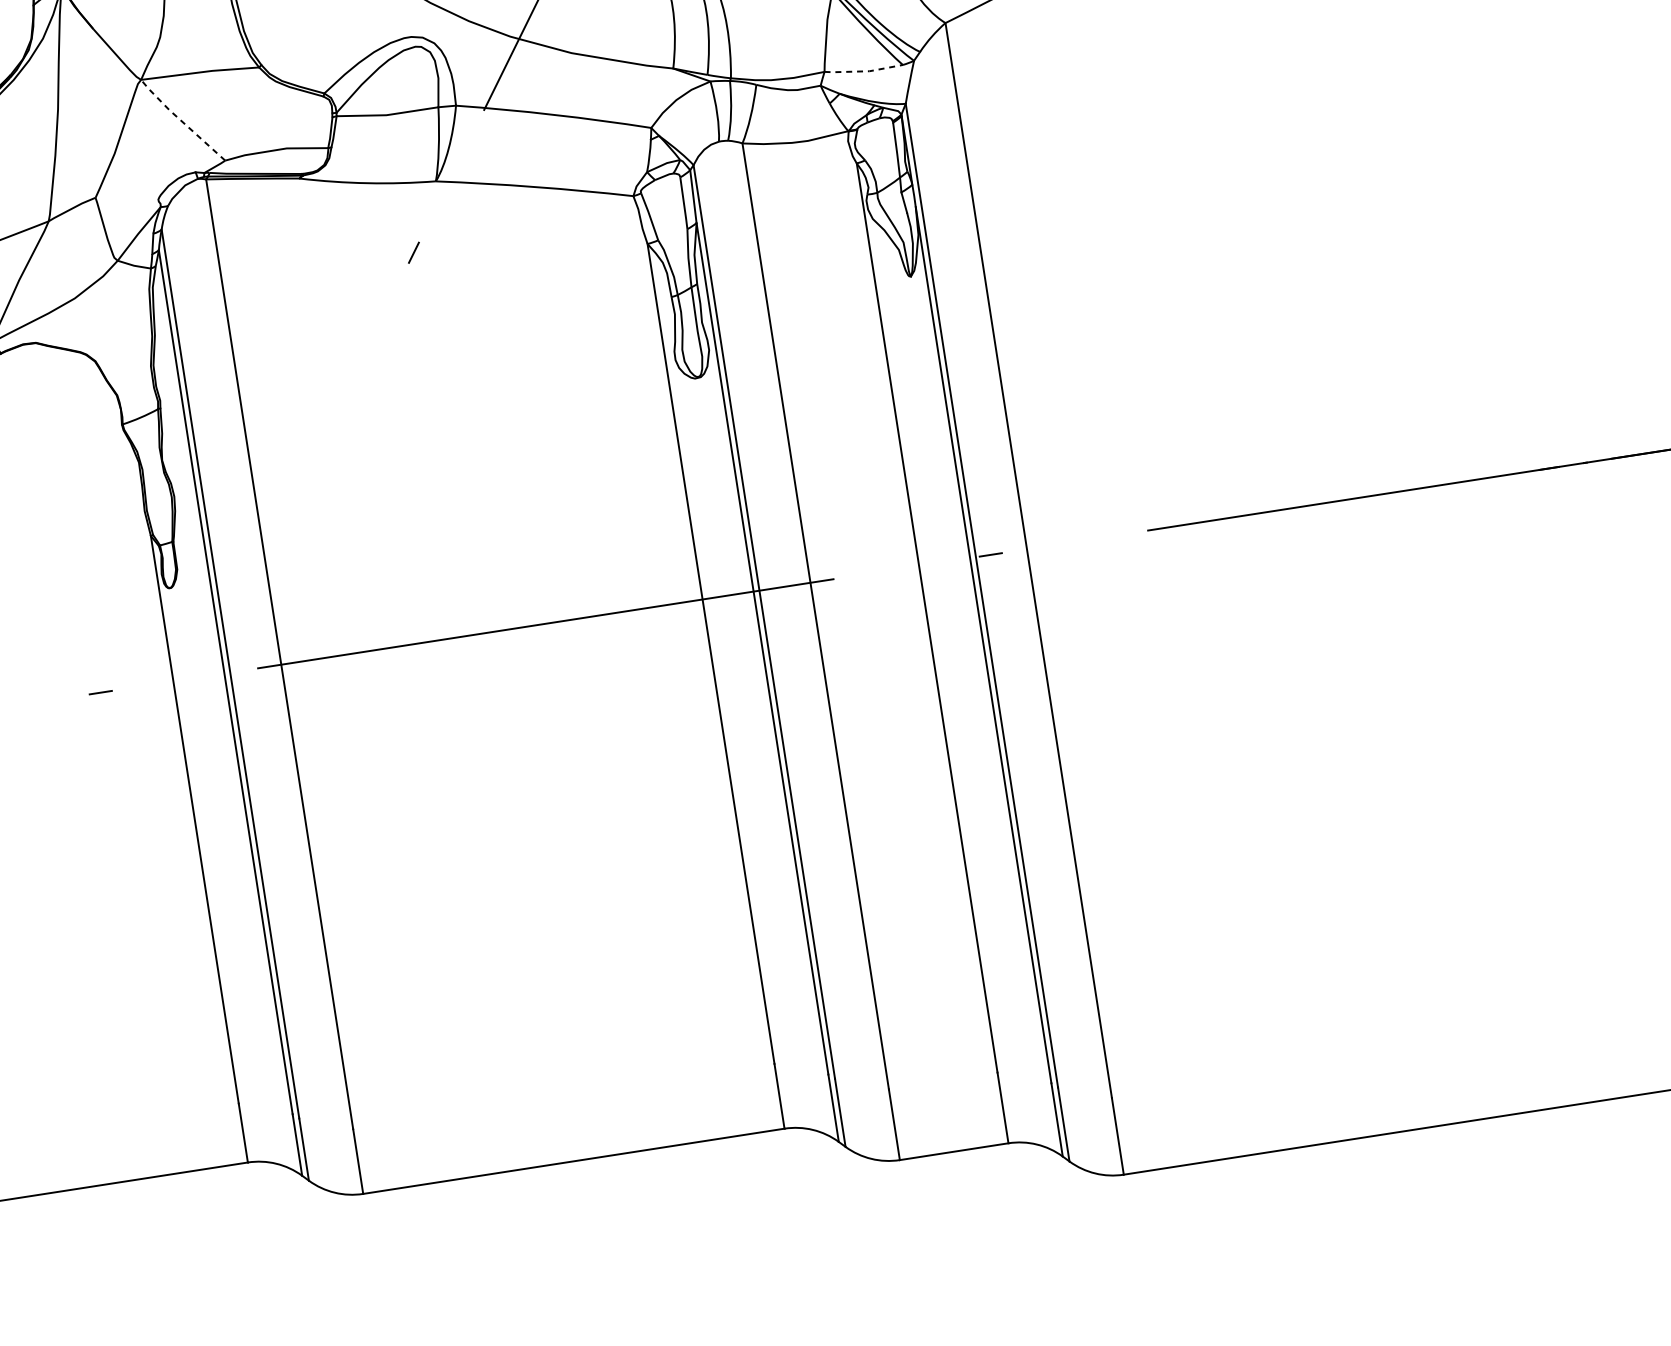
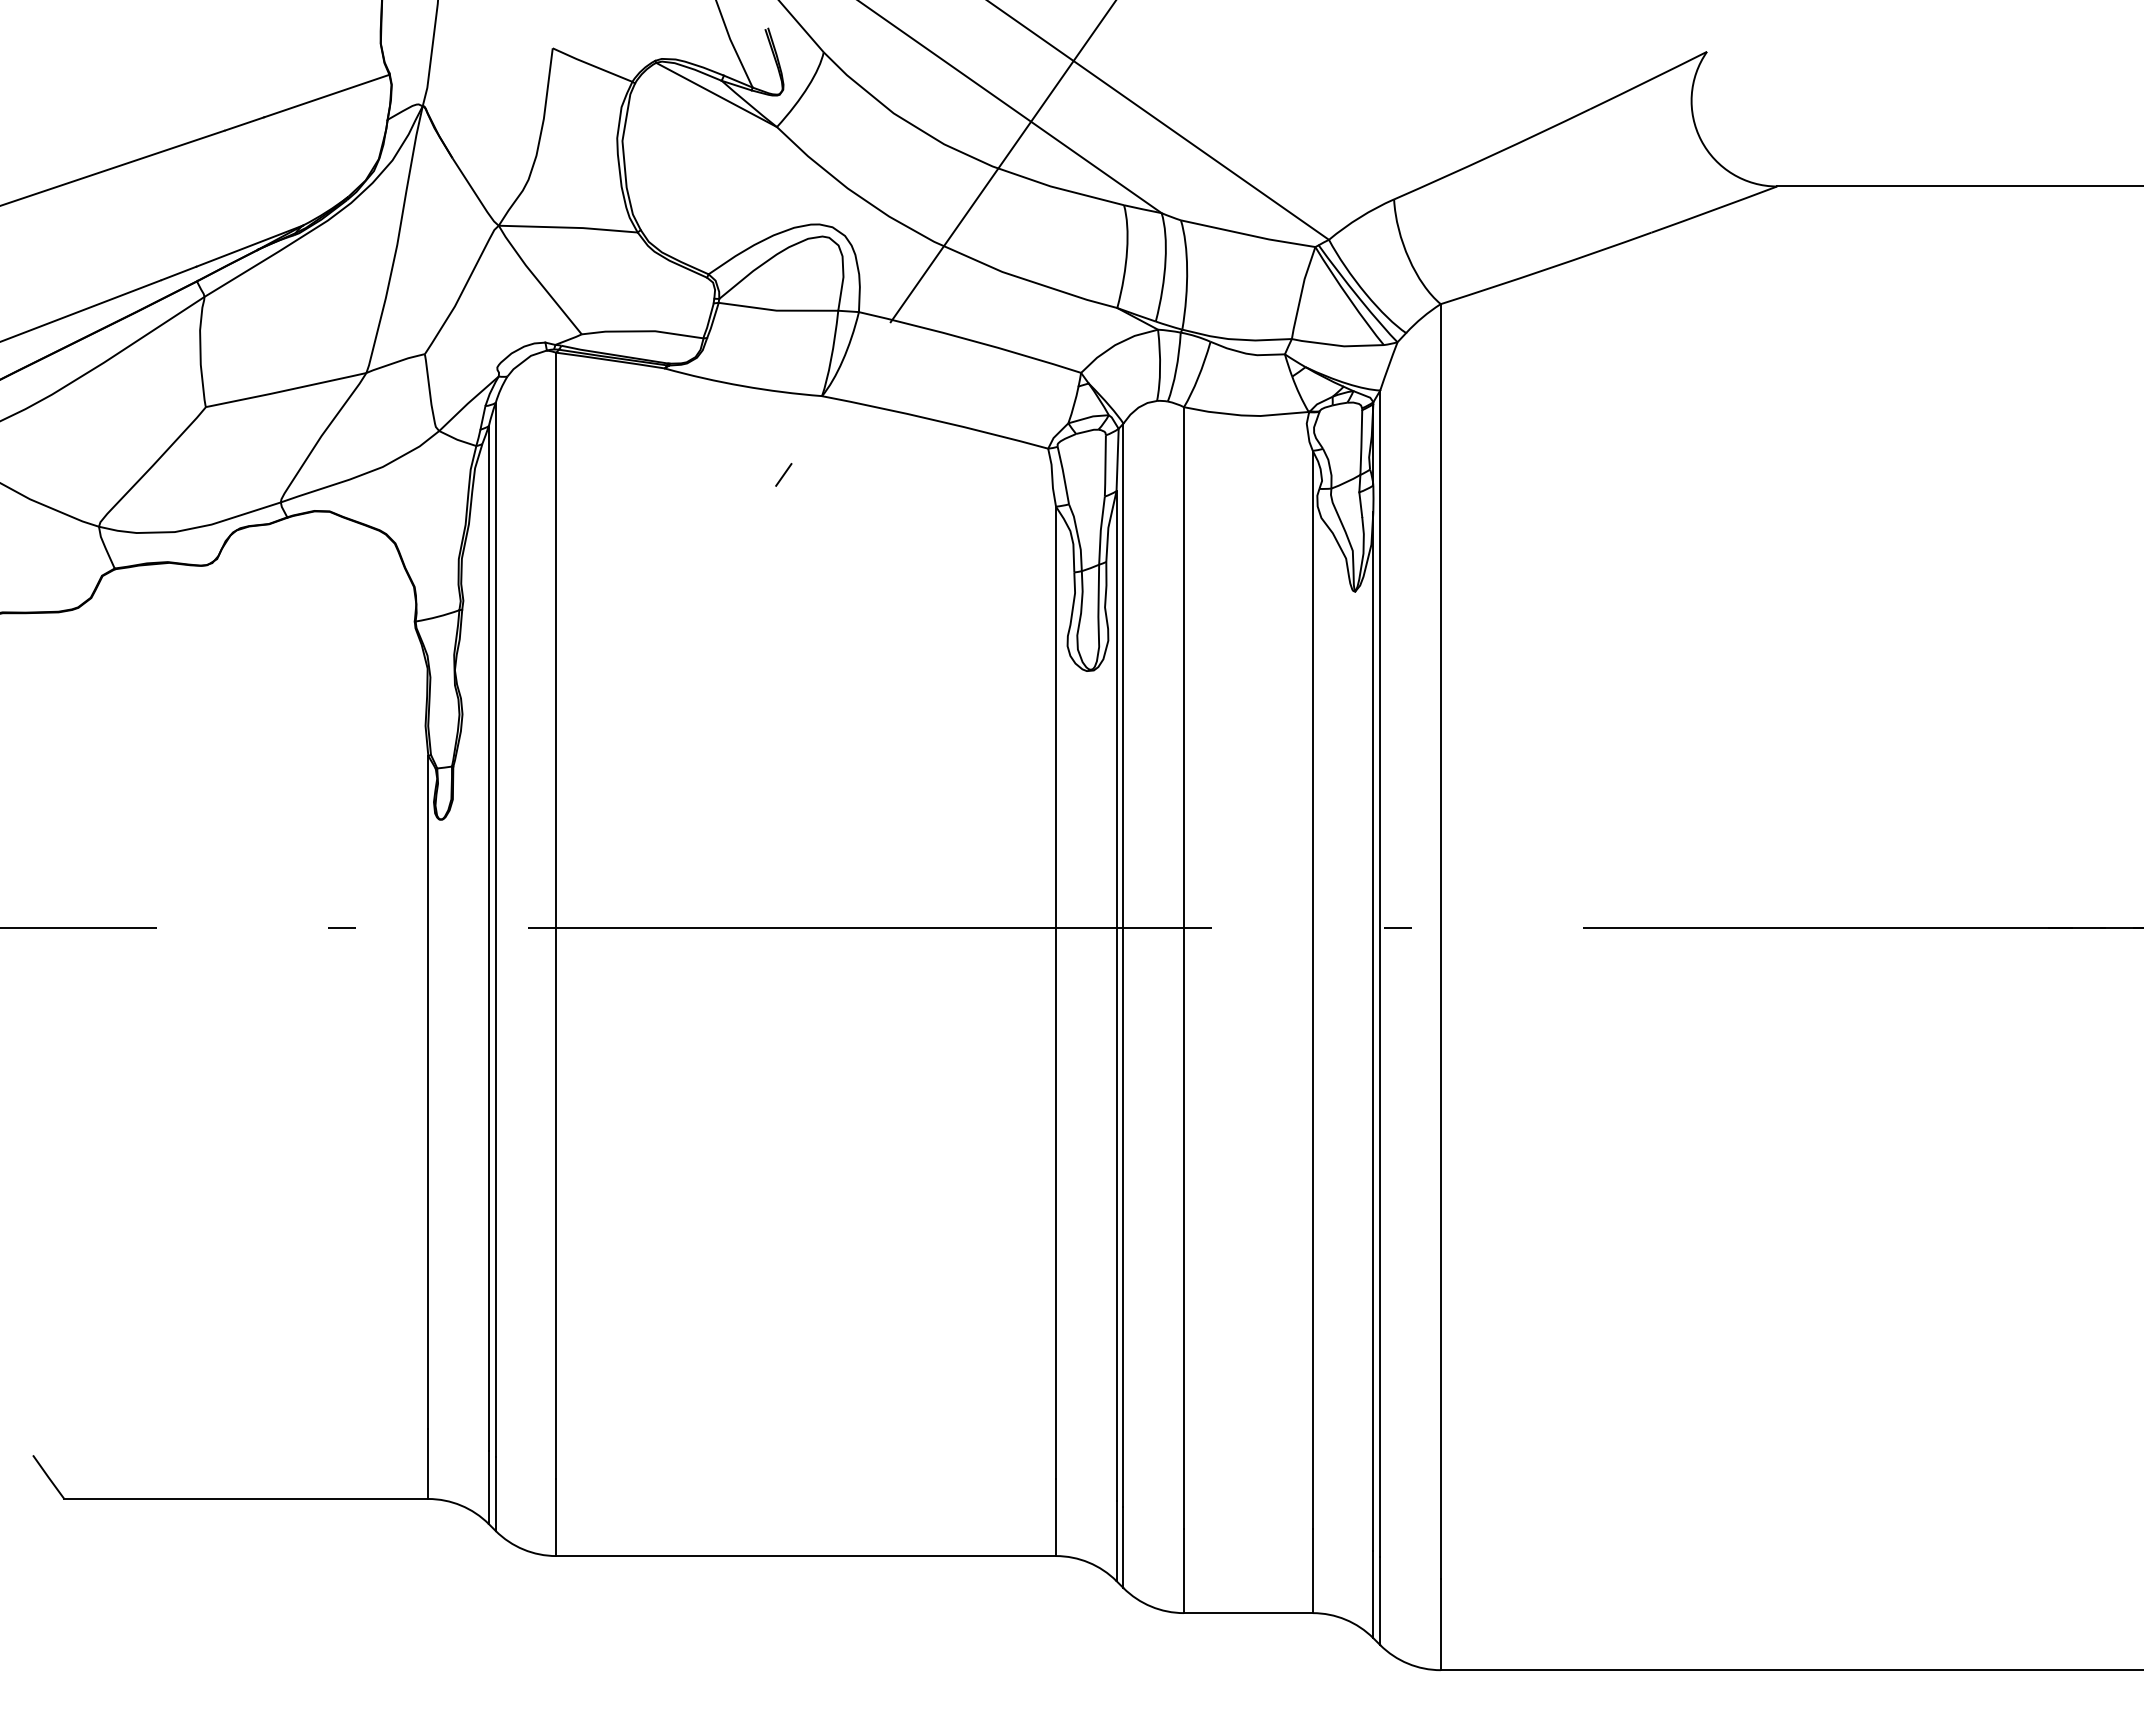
line: (863, 71) -> (1337, 345), dashed -> solid
line: (180, 120) -> (537, 279), dashed -> solid

